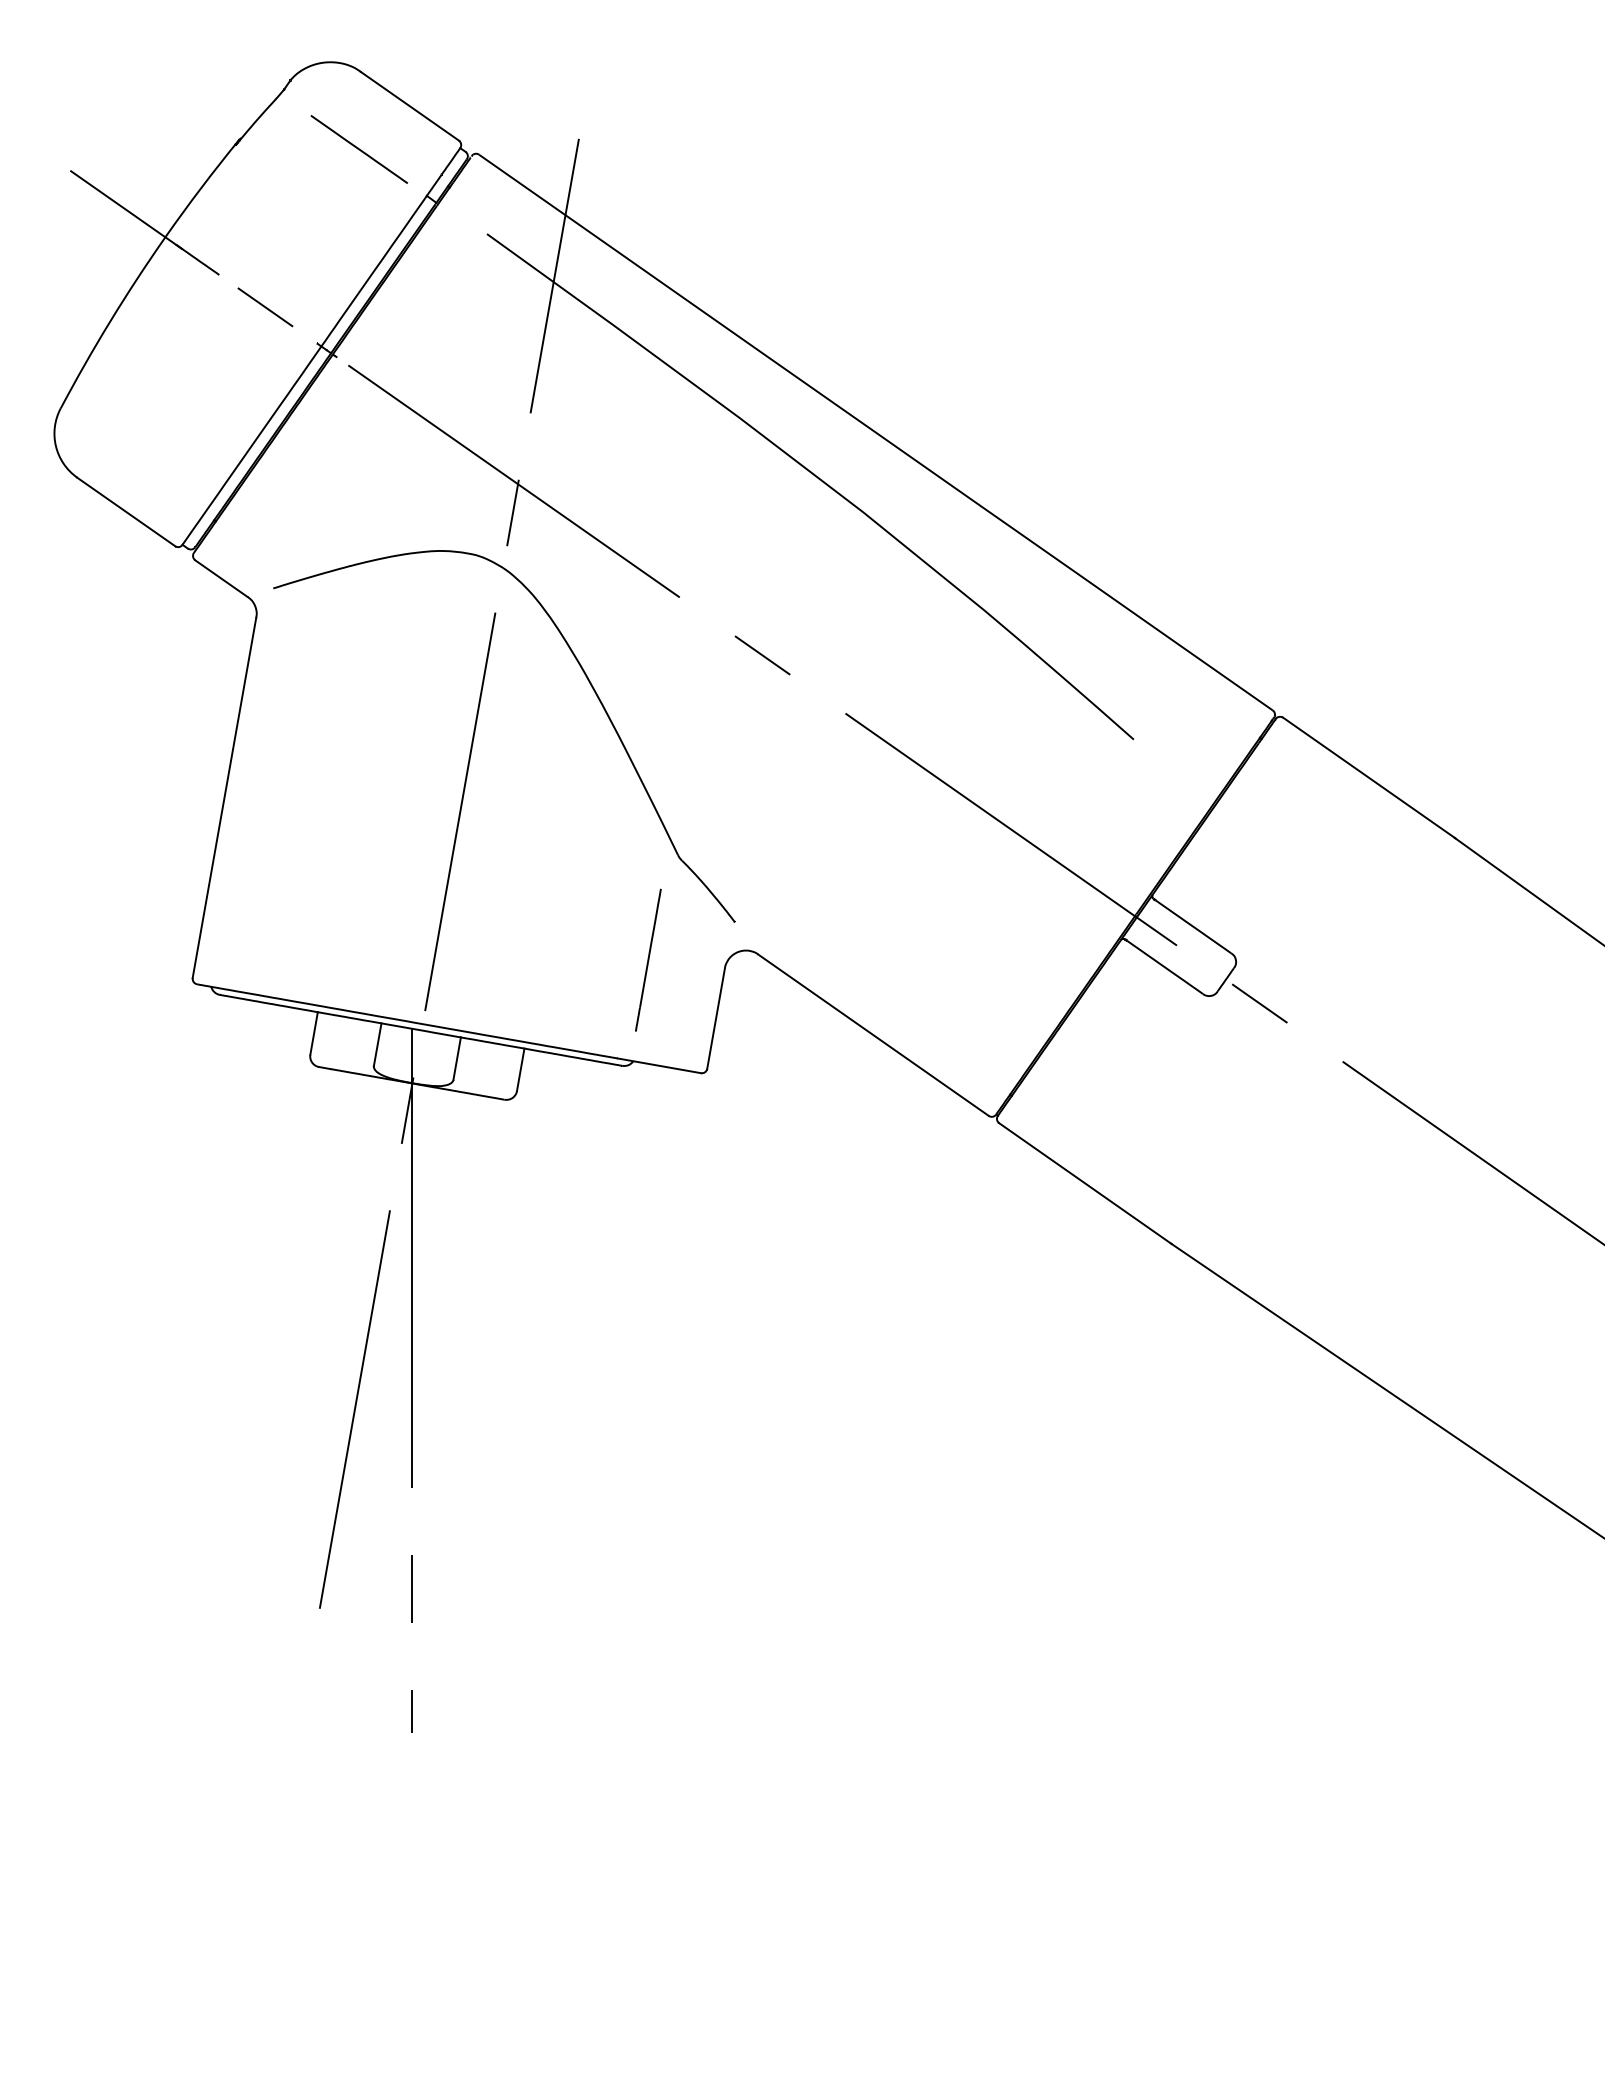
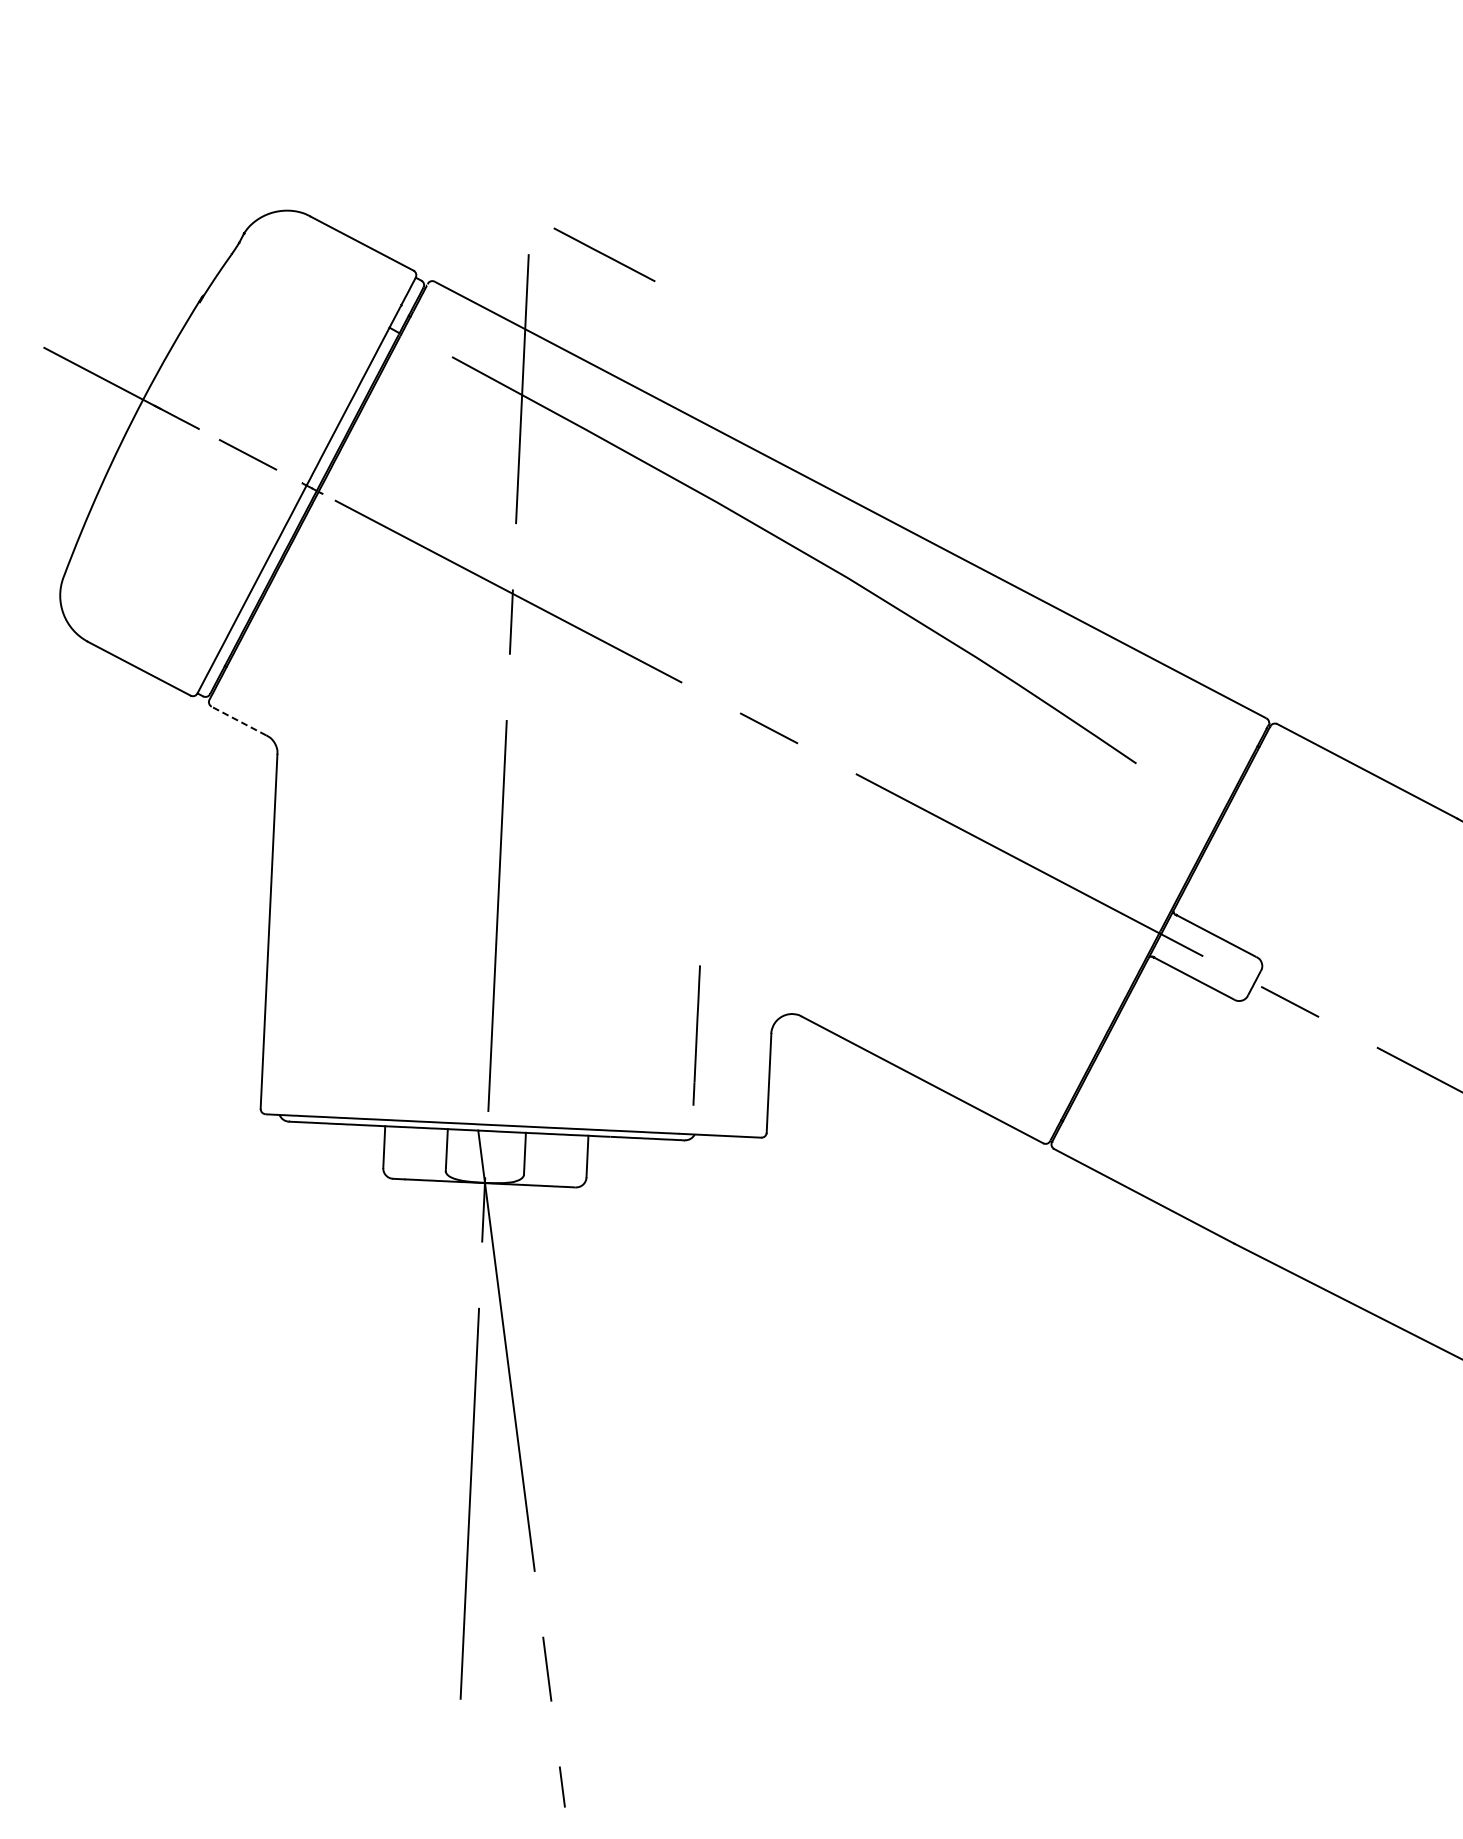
line: (359, 149) -> (604, 254), moved
line: (221, 578) -> (239, 721), solid -> dashed
part: (592, 689) -> (609, 782), removed

